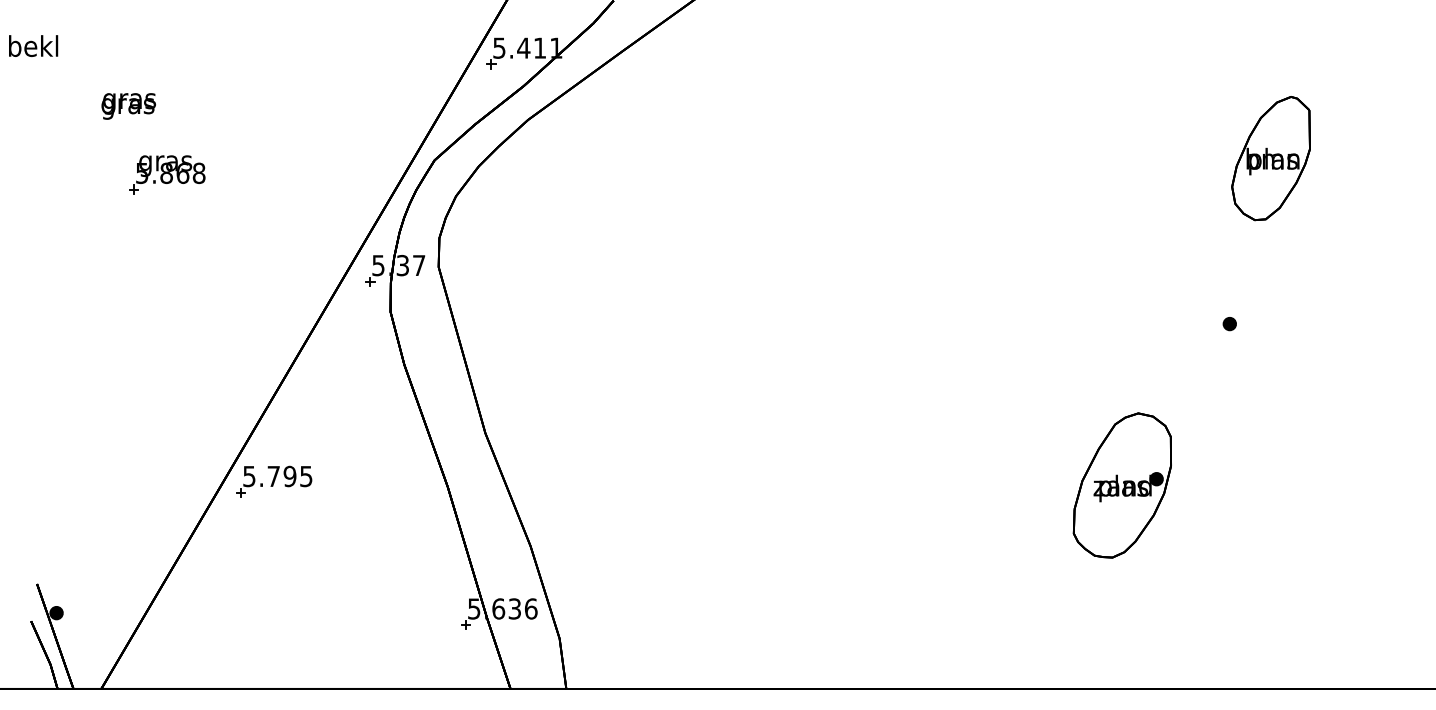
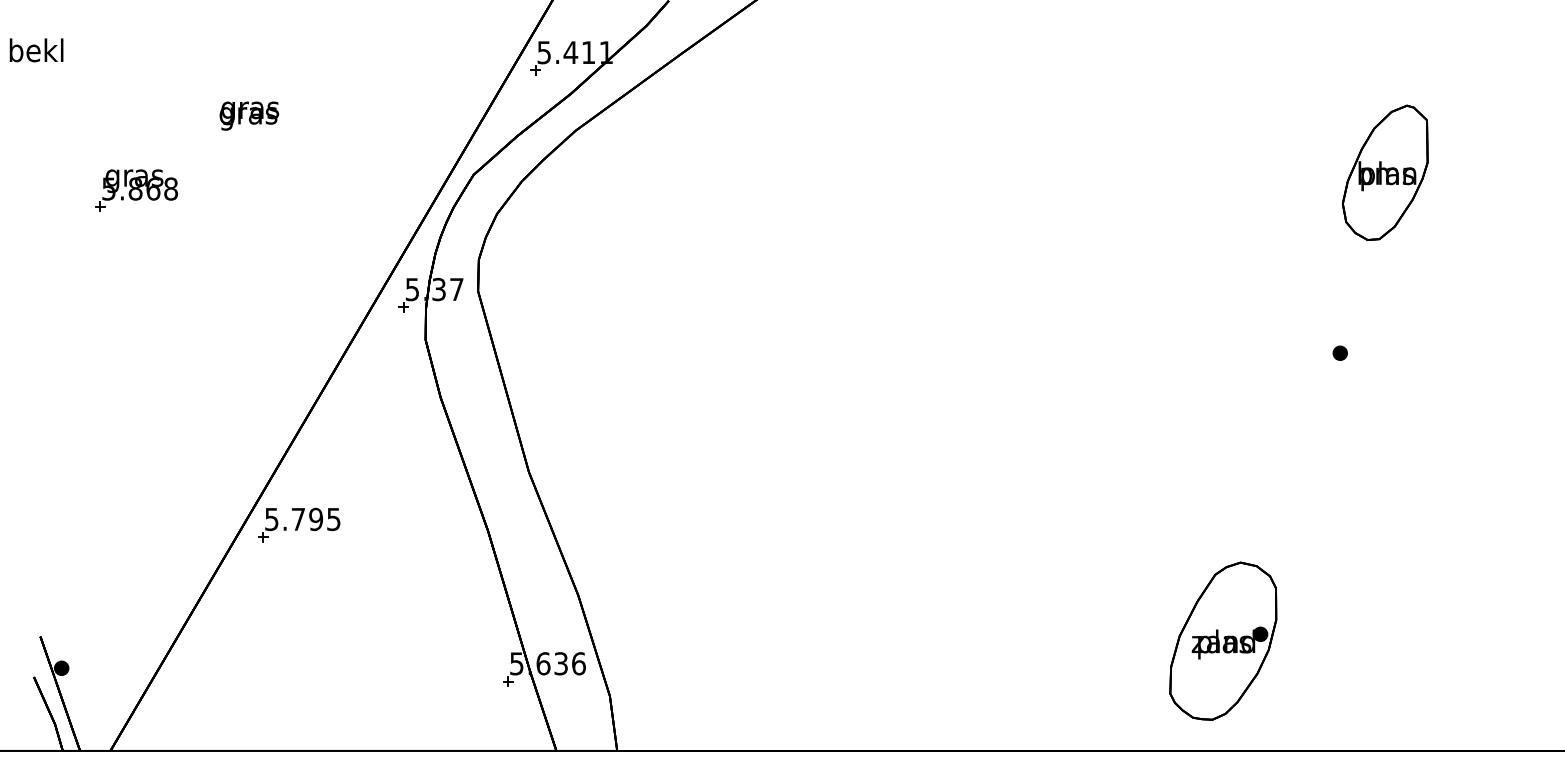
text: (128, 105) -> (249, 115), moved
part: (167, 174) -> (136, 190), moved
part: (1122, 484) -> (1223, 640), moved

